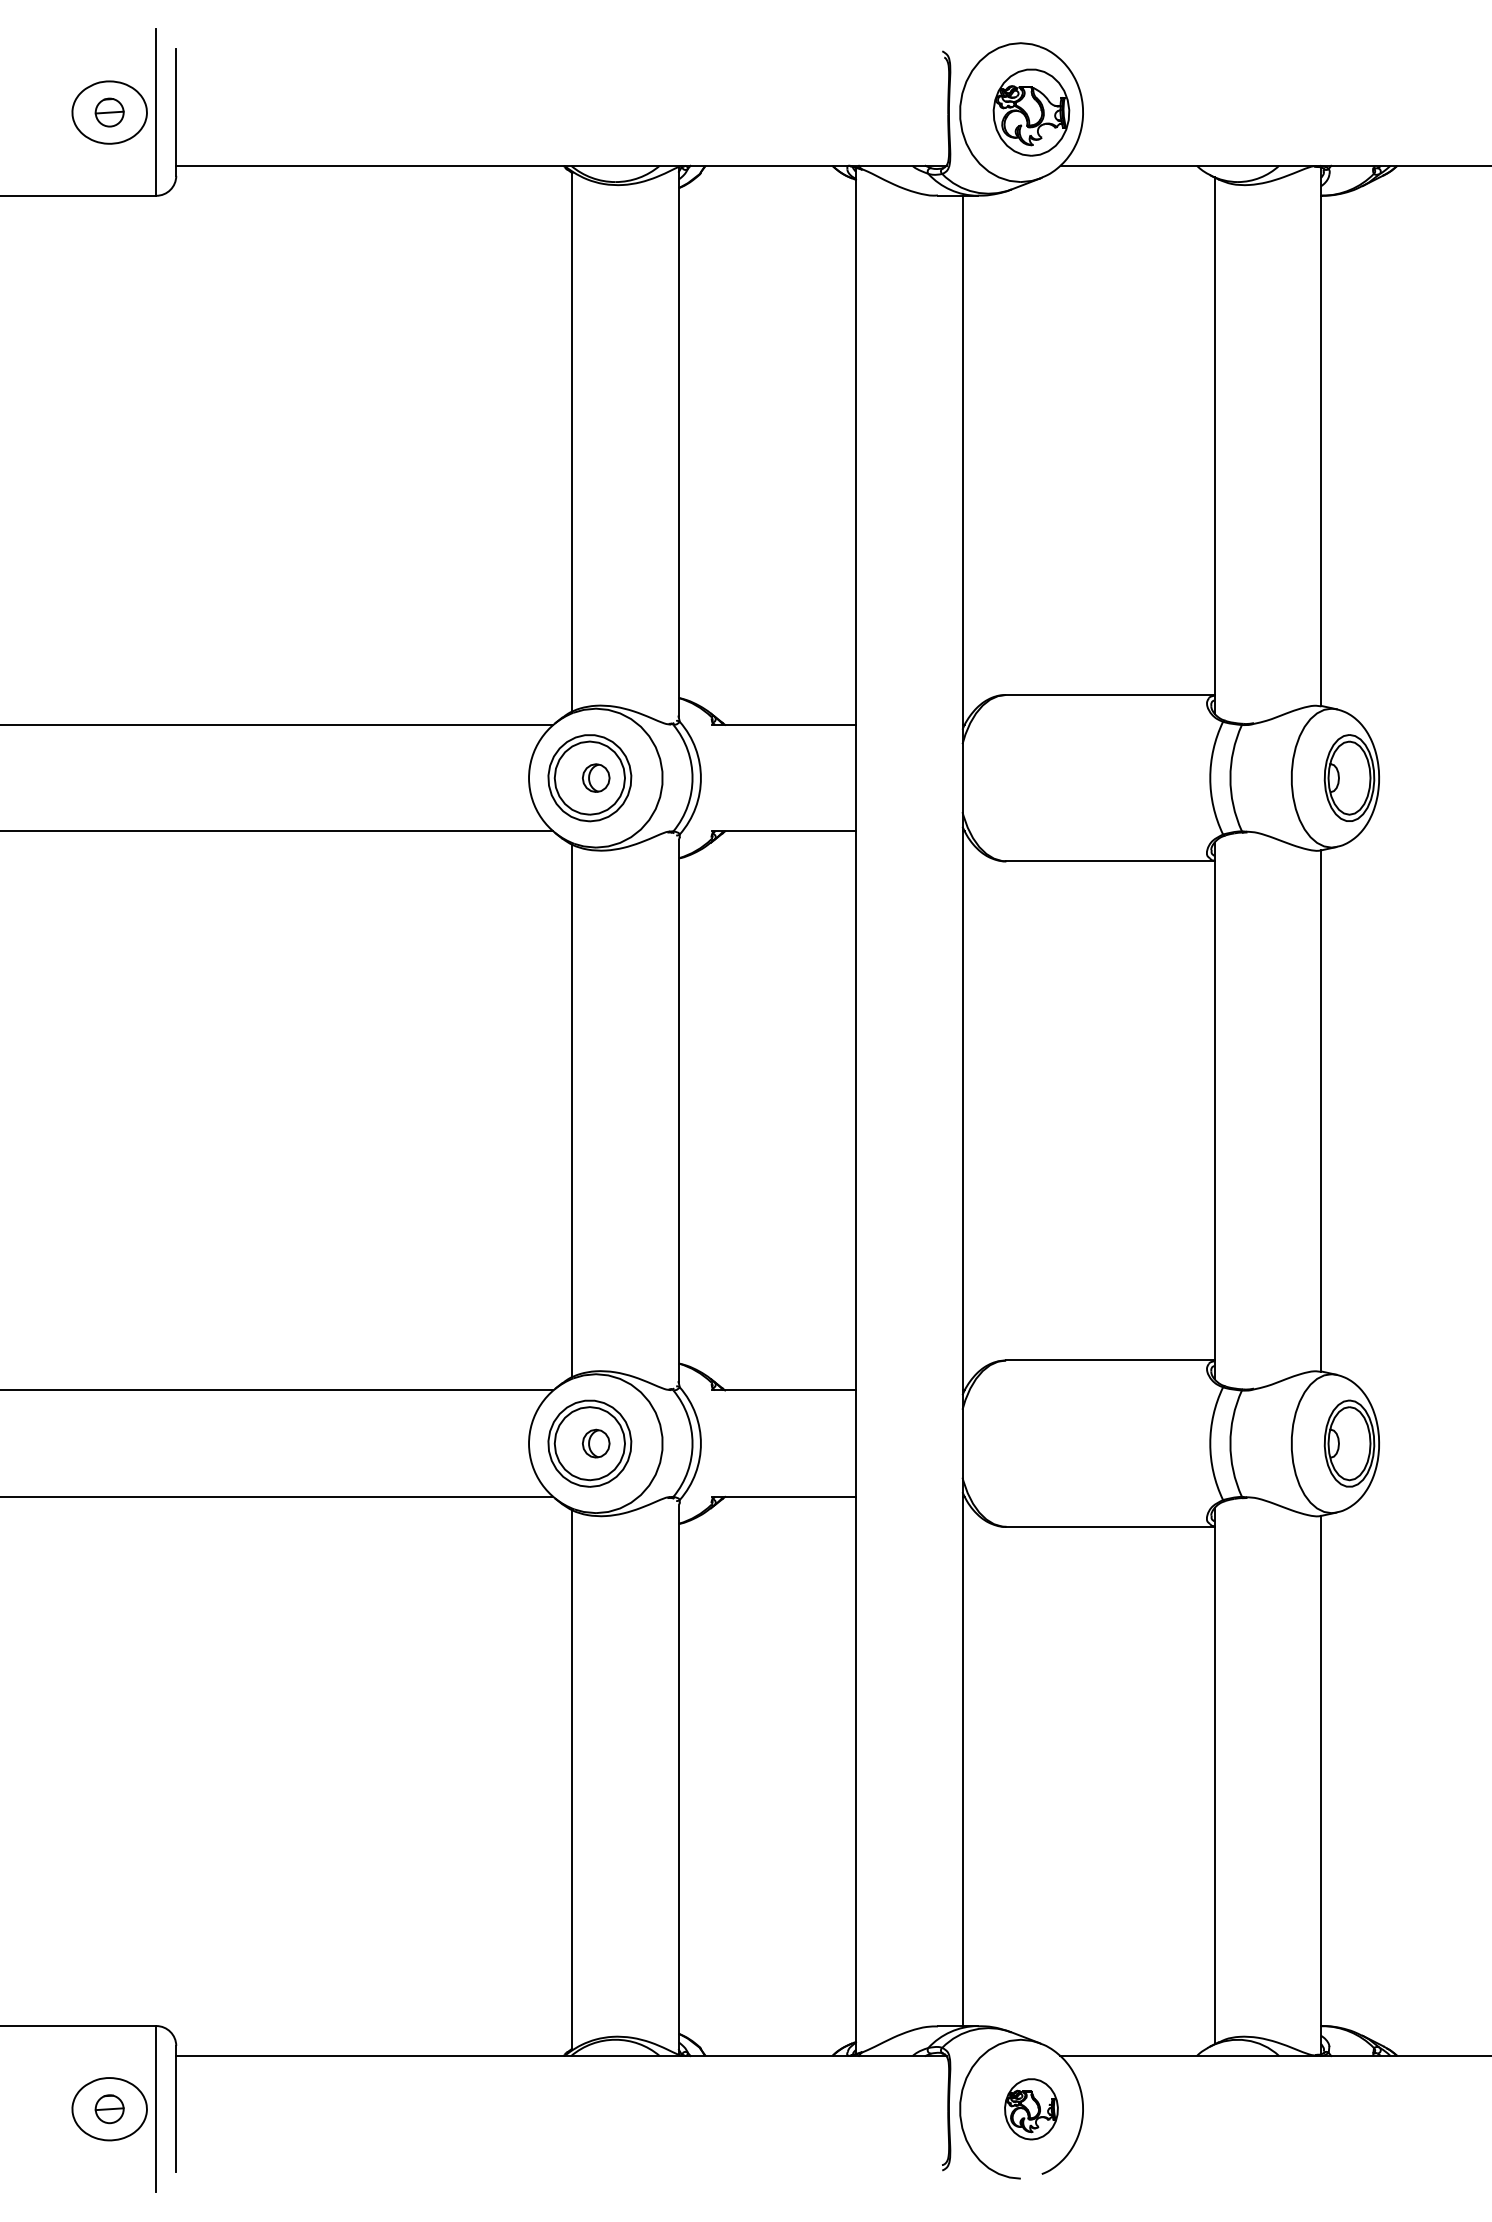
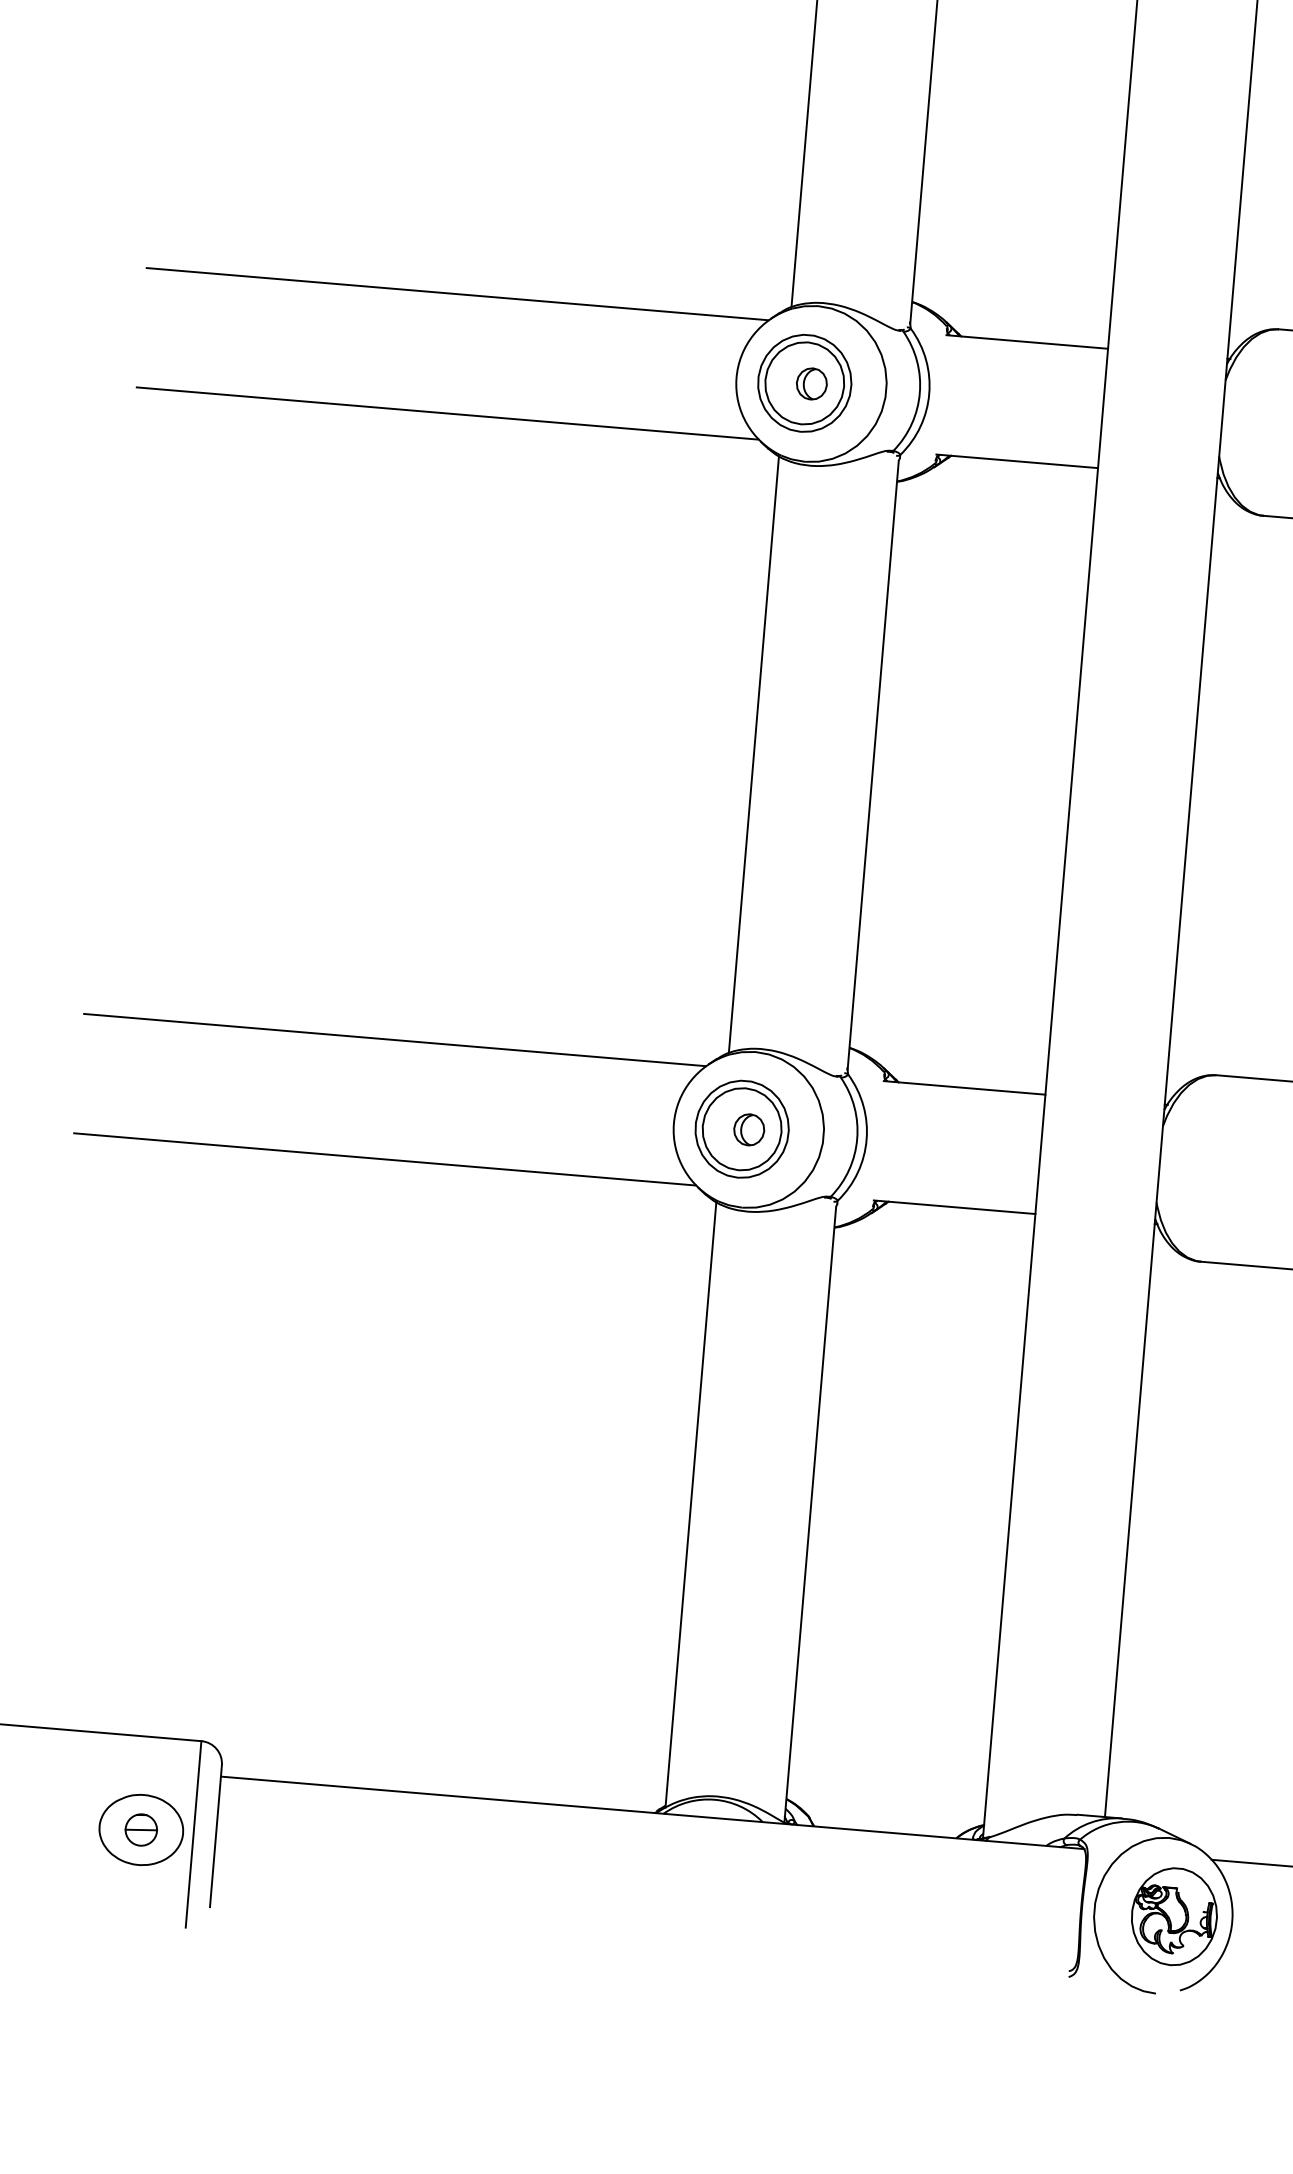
part: (1031, 2109) -> (1174, 1917), size x1.43

